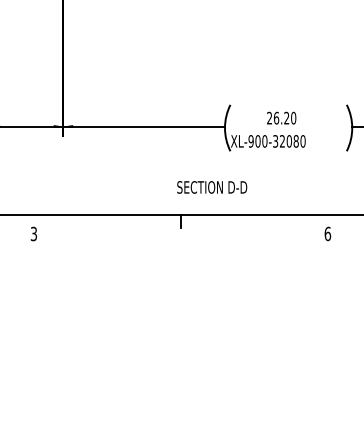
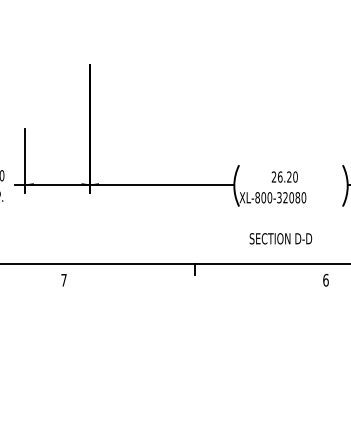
text: (251, 141) -> (257, 197), XL-900-32080 -> XL-800-32080
text: (211, 187) -> (280, 238), moved
text: (33, 233) -> (63, 279), 3 -> 7

